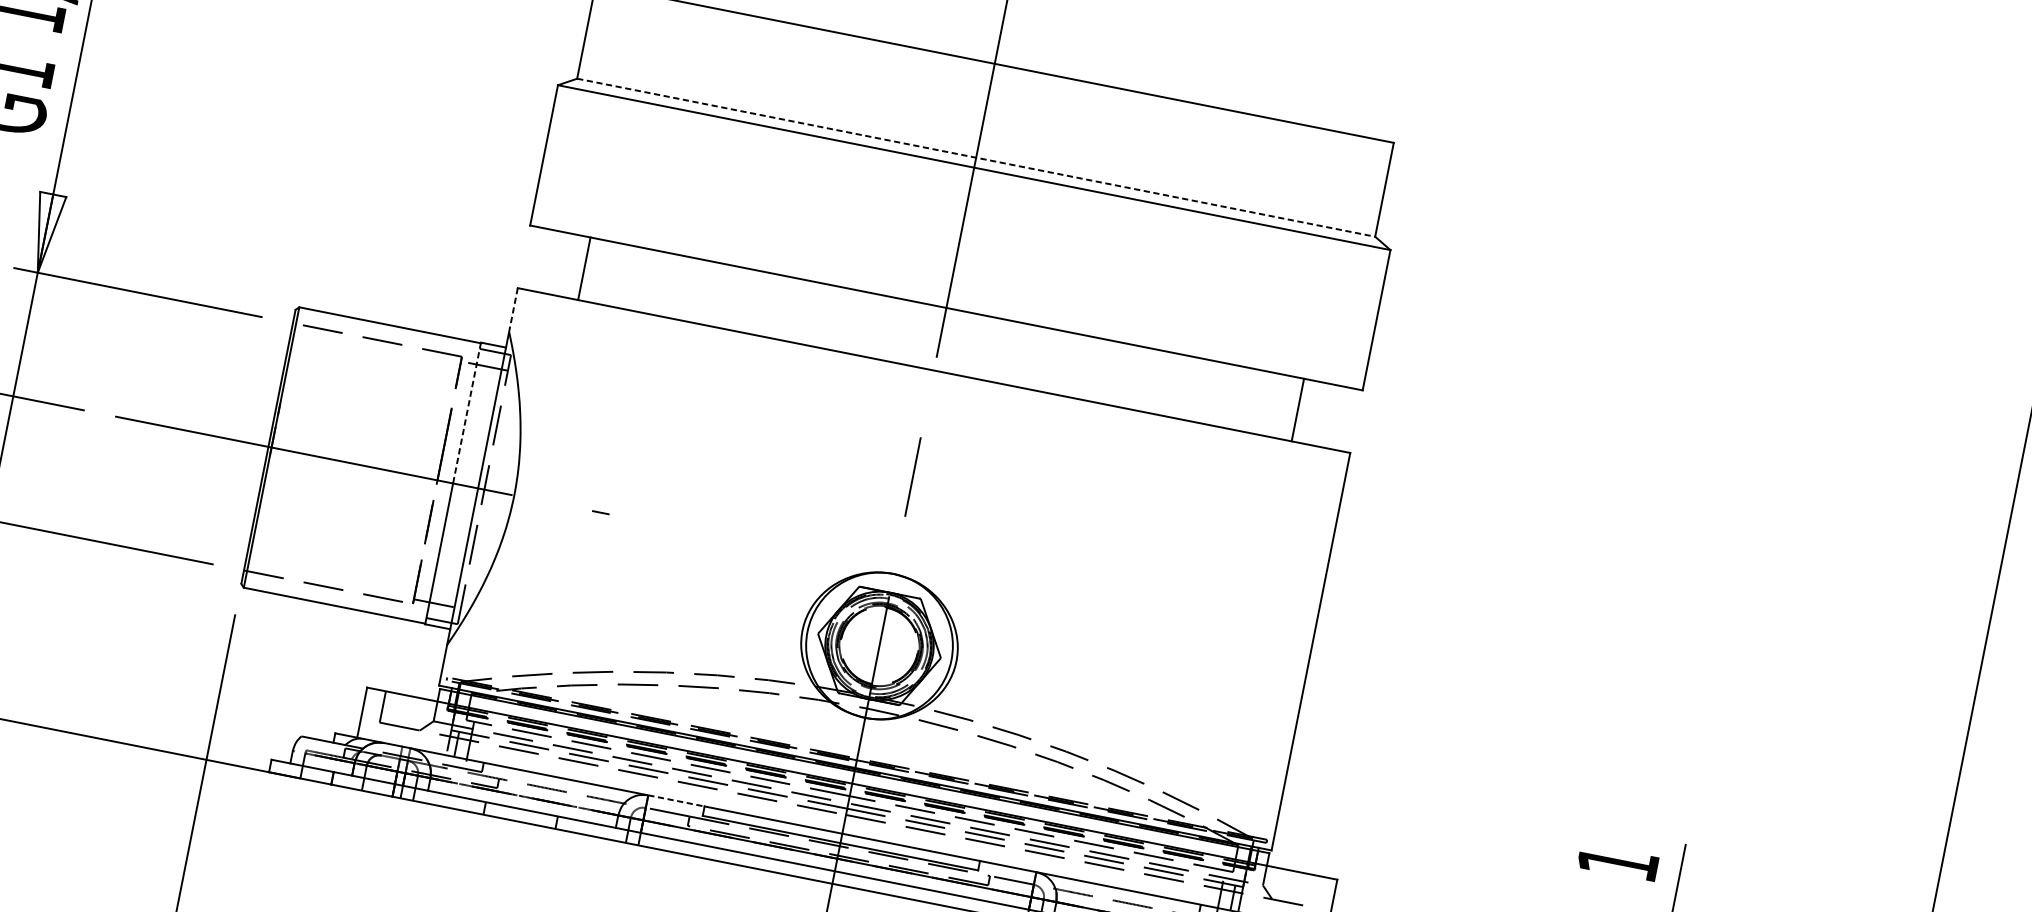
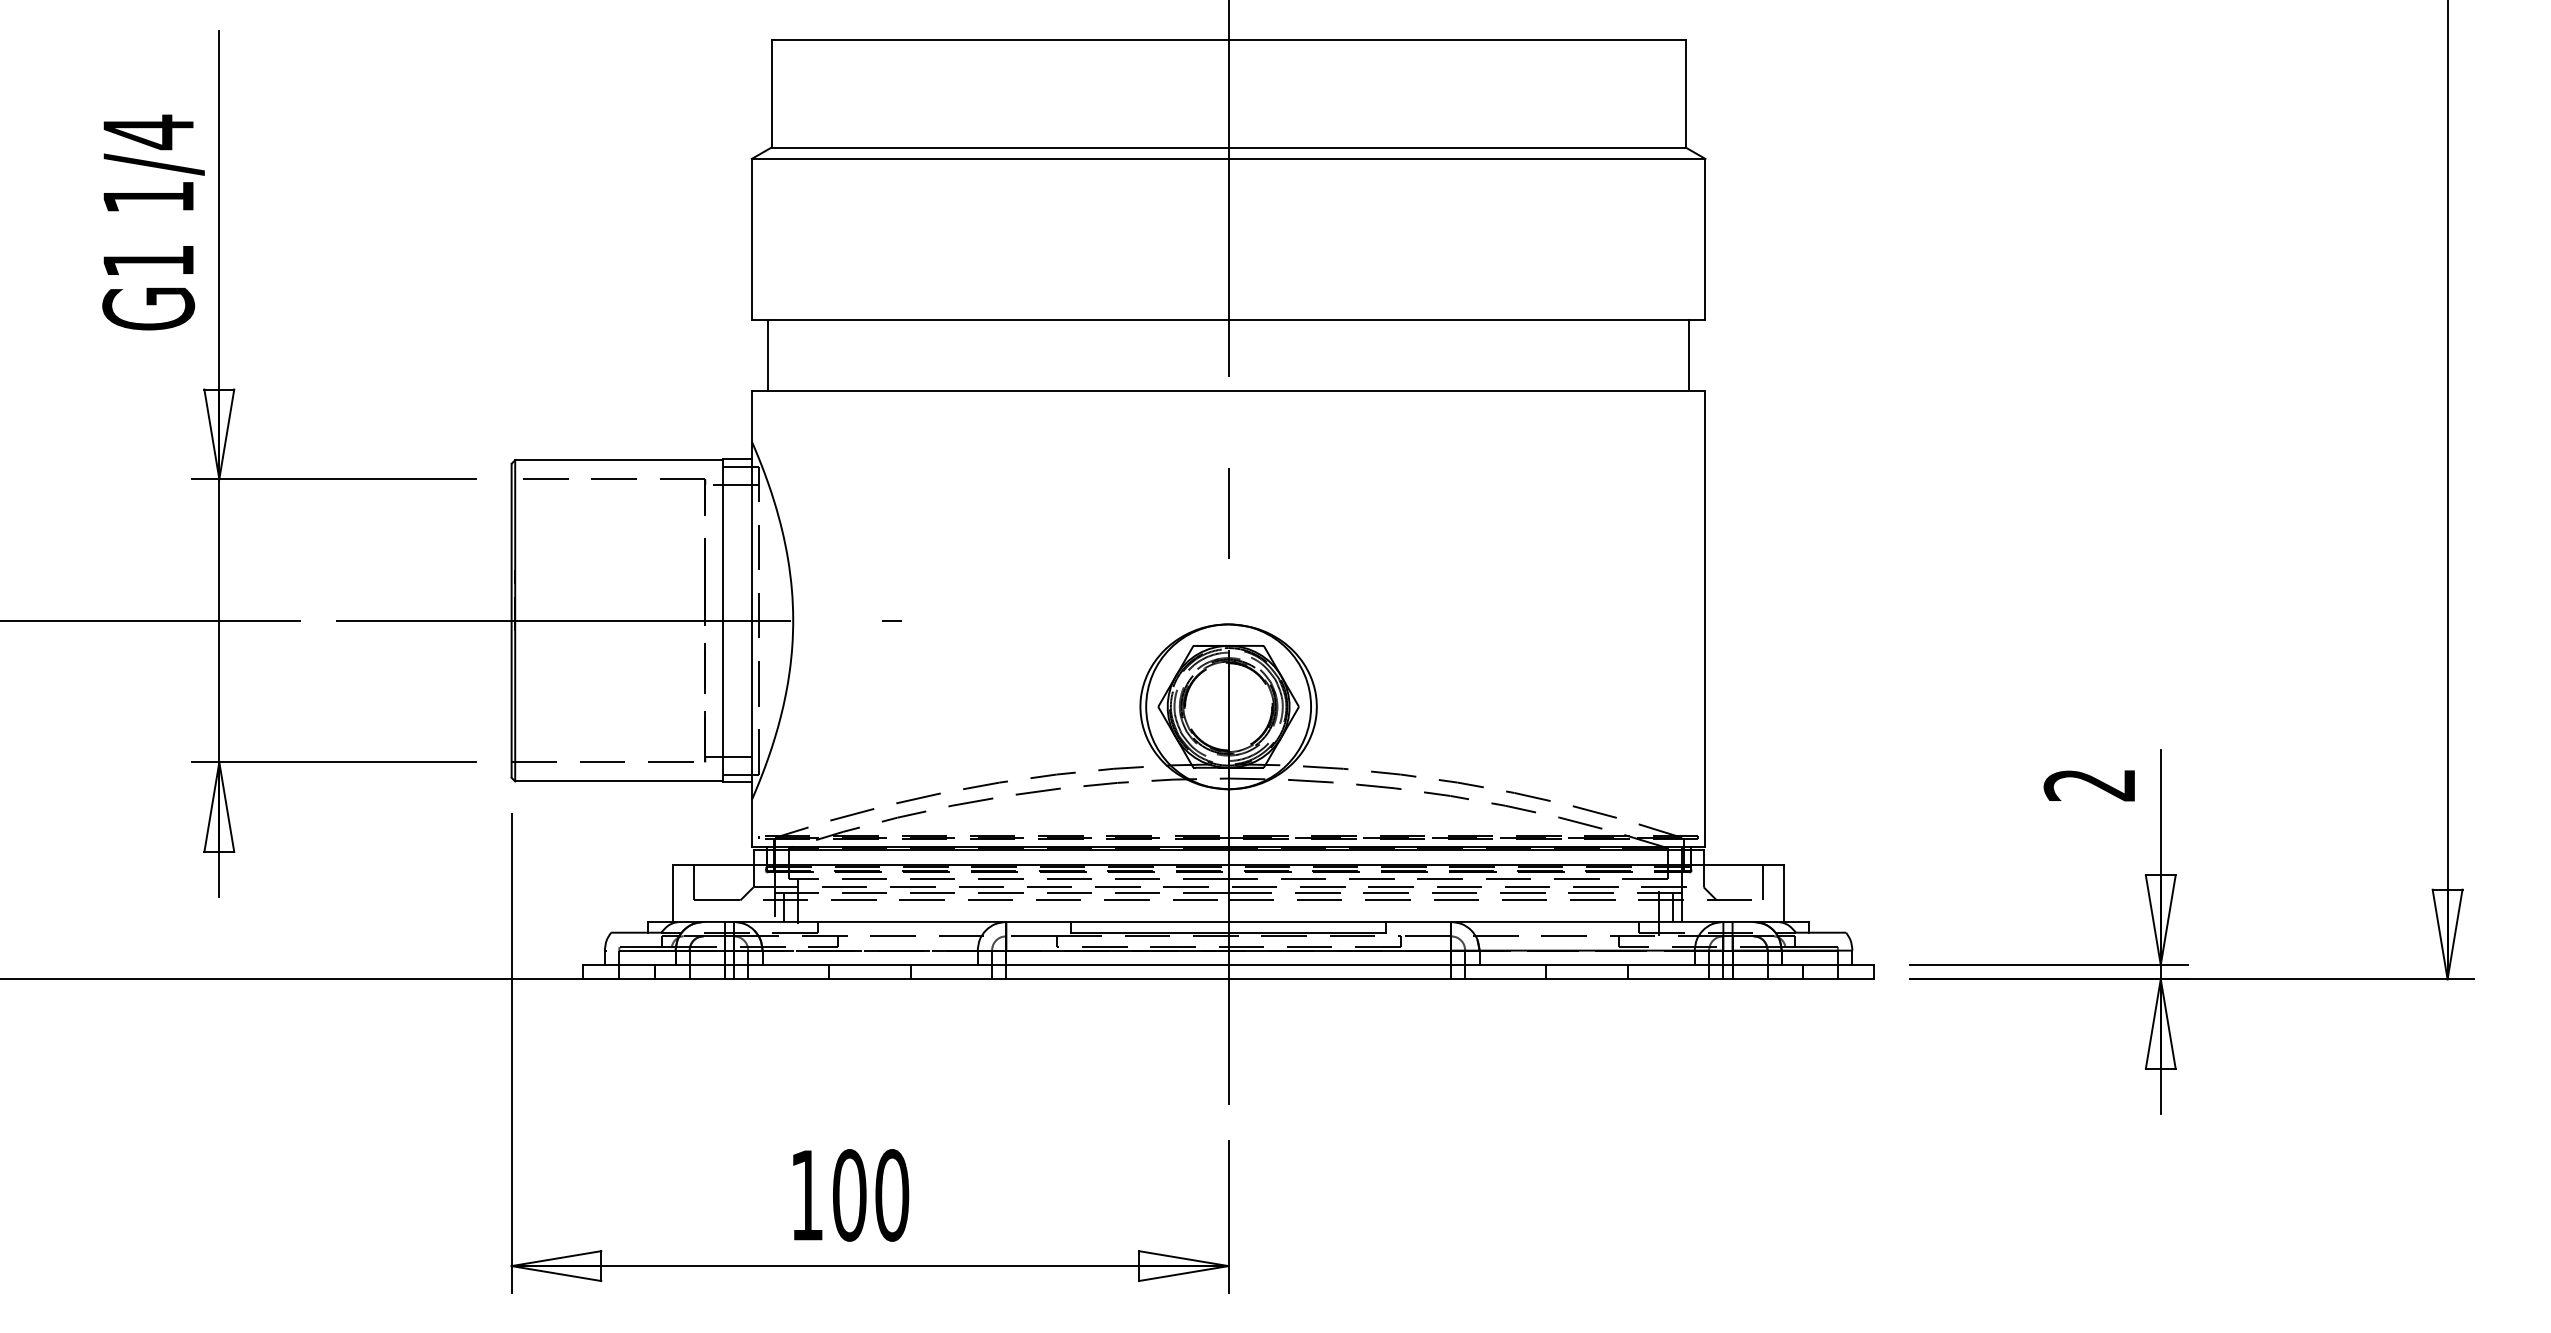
line: (976, 157) -> (1229, 147), dashed -> solid
line: (583, 268) -> (767, 355), moved
line: (513, 310) -> (751, 416), dashed -> solid
line: (1298, 410) -> (1689, 355), moved
line: (467, 413) -> (723, 540), dashed -> solid
line: (677, 800) -> (1039, 921), dashed -> solid
text: (1616, 863) -> (2088, 785), 1 -> 2
line: (1315, 891) -> (1762, 882), added

